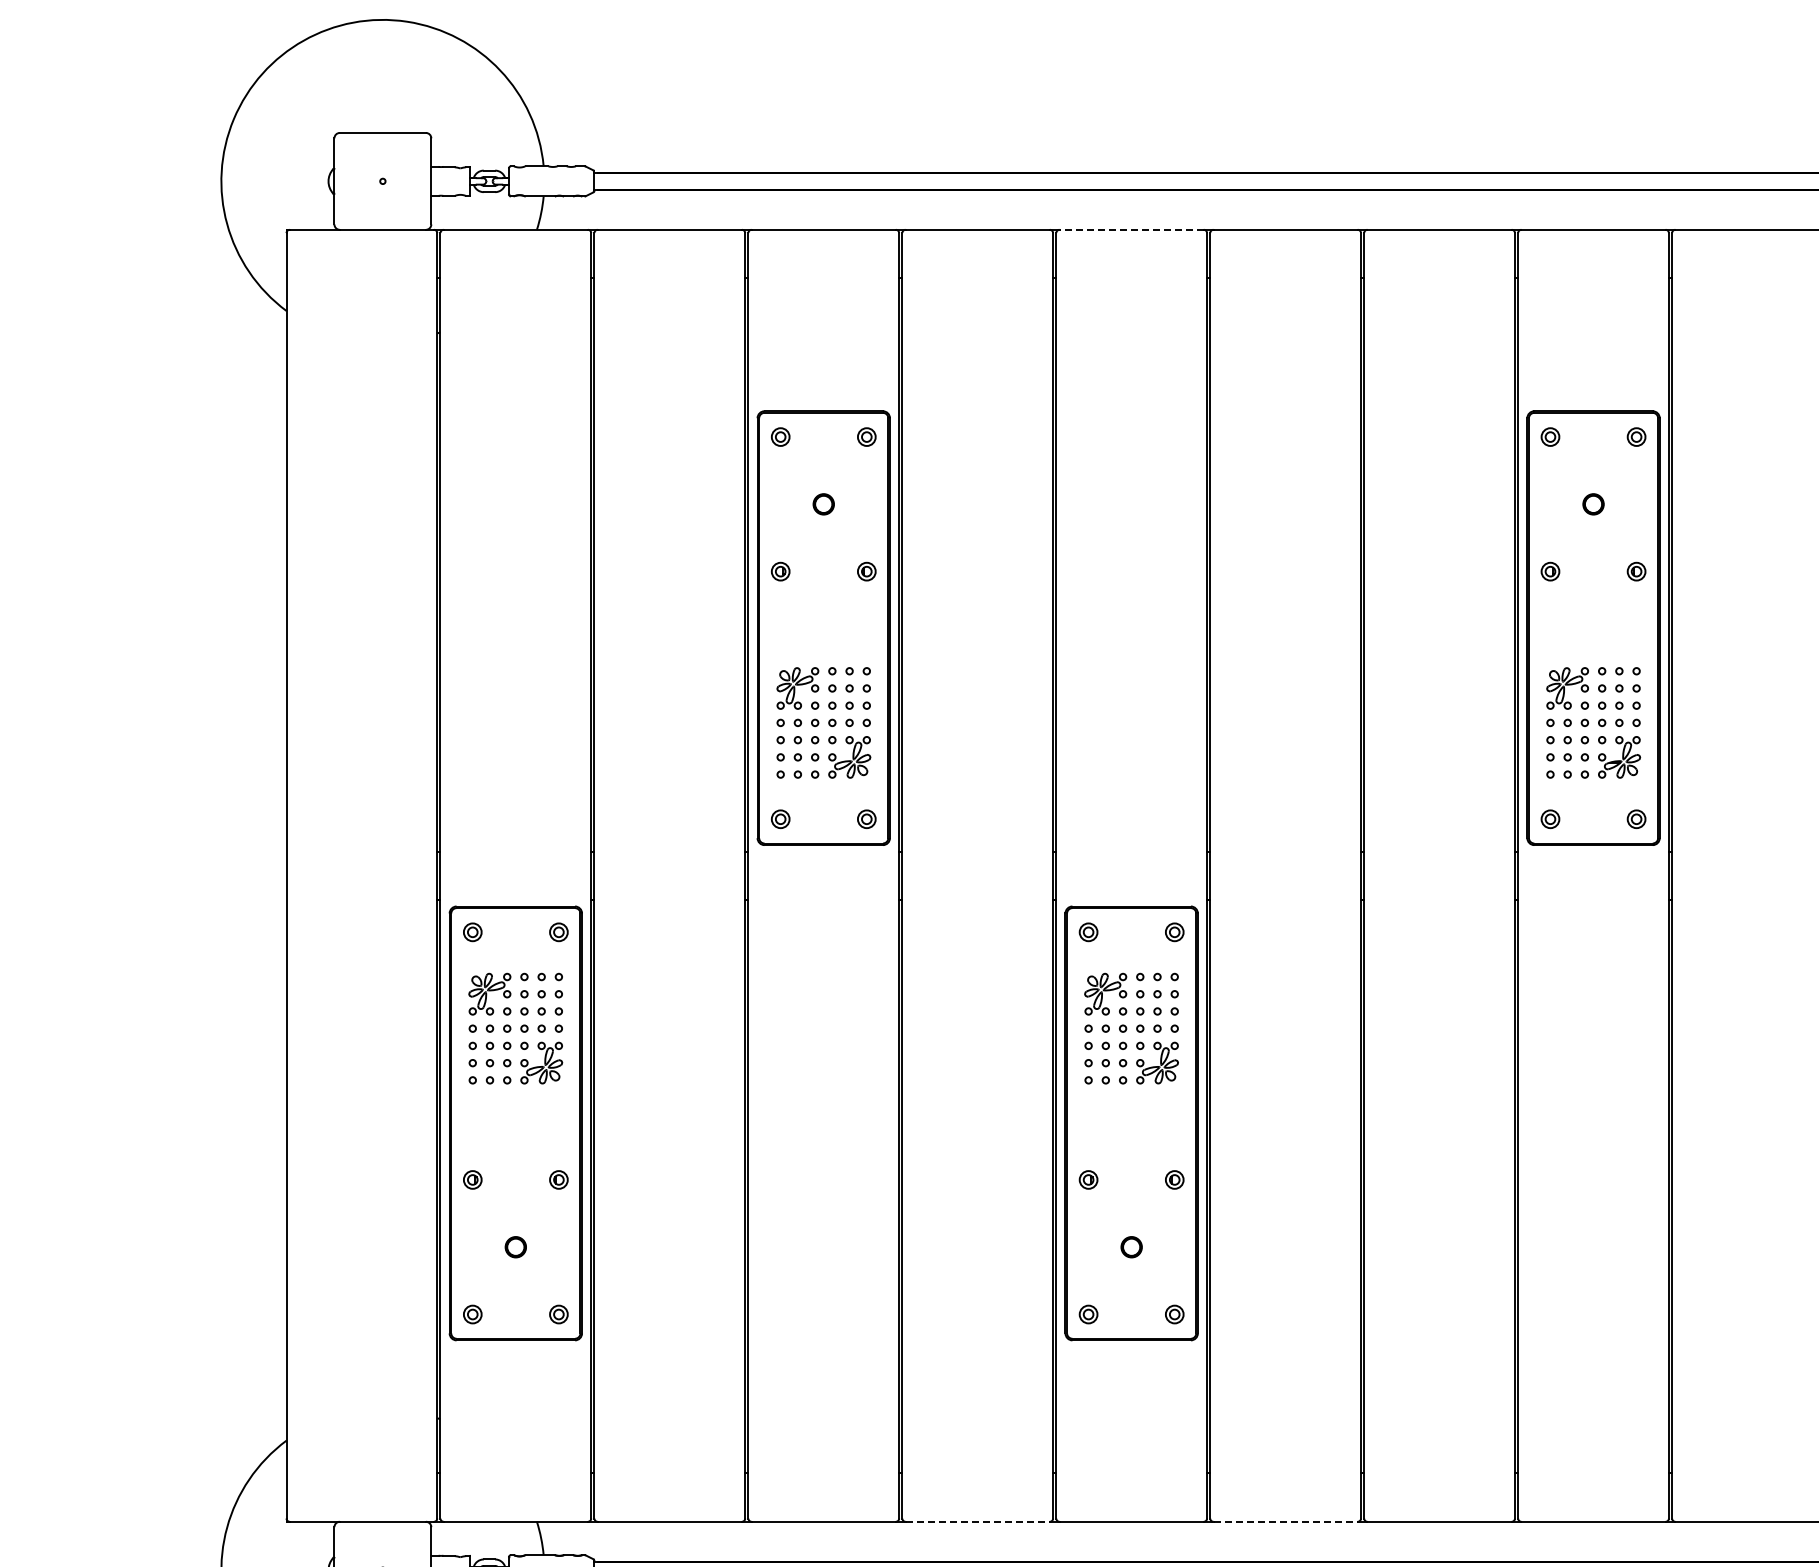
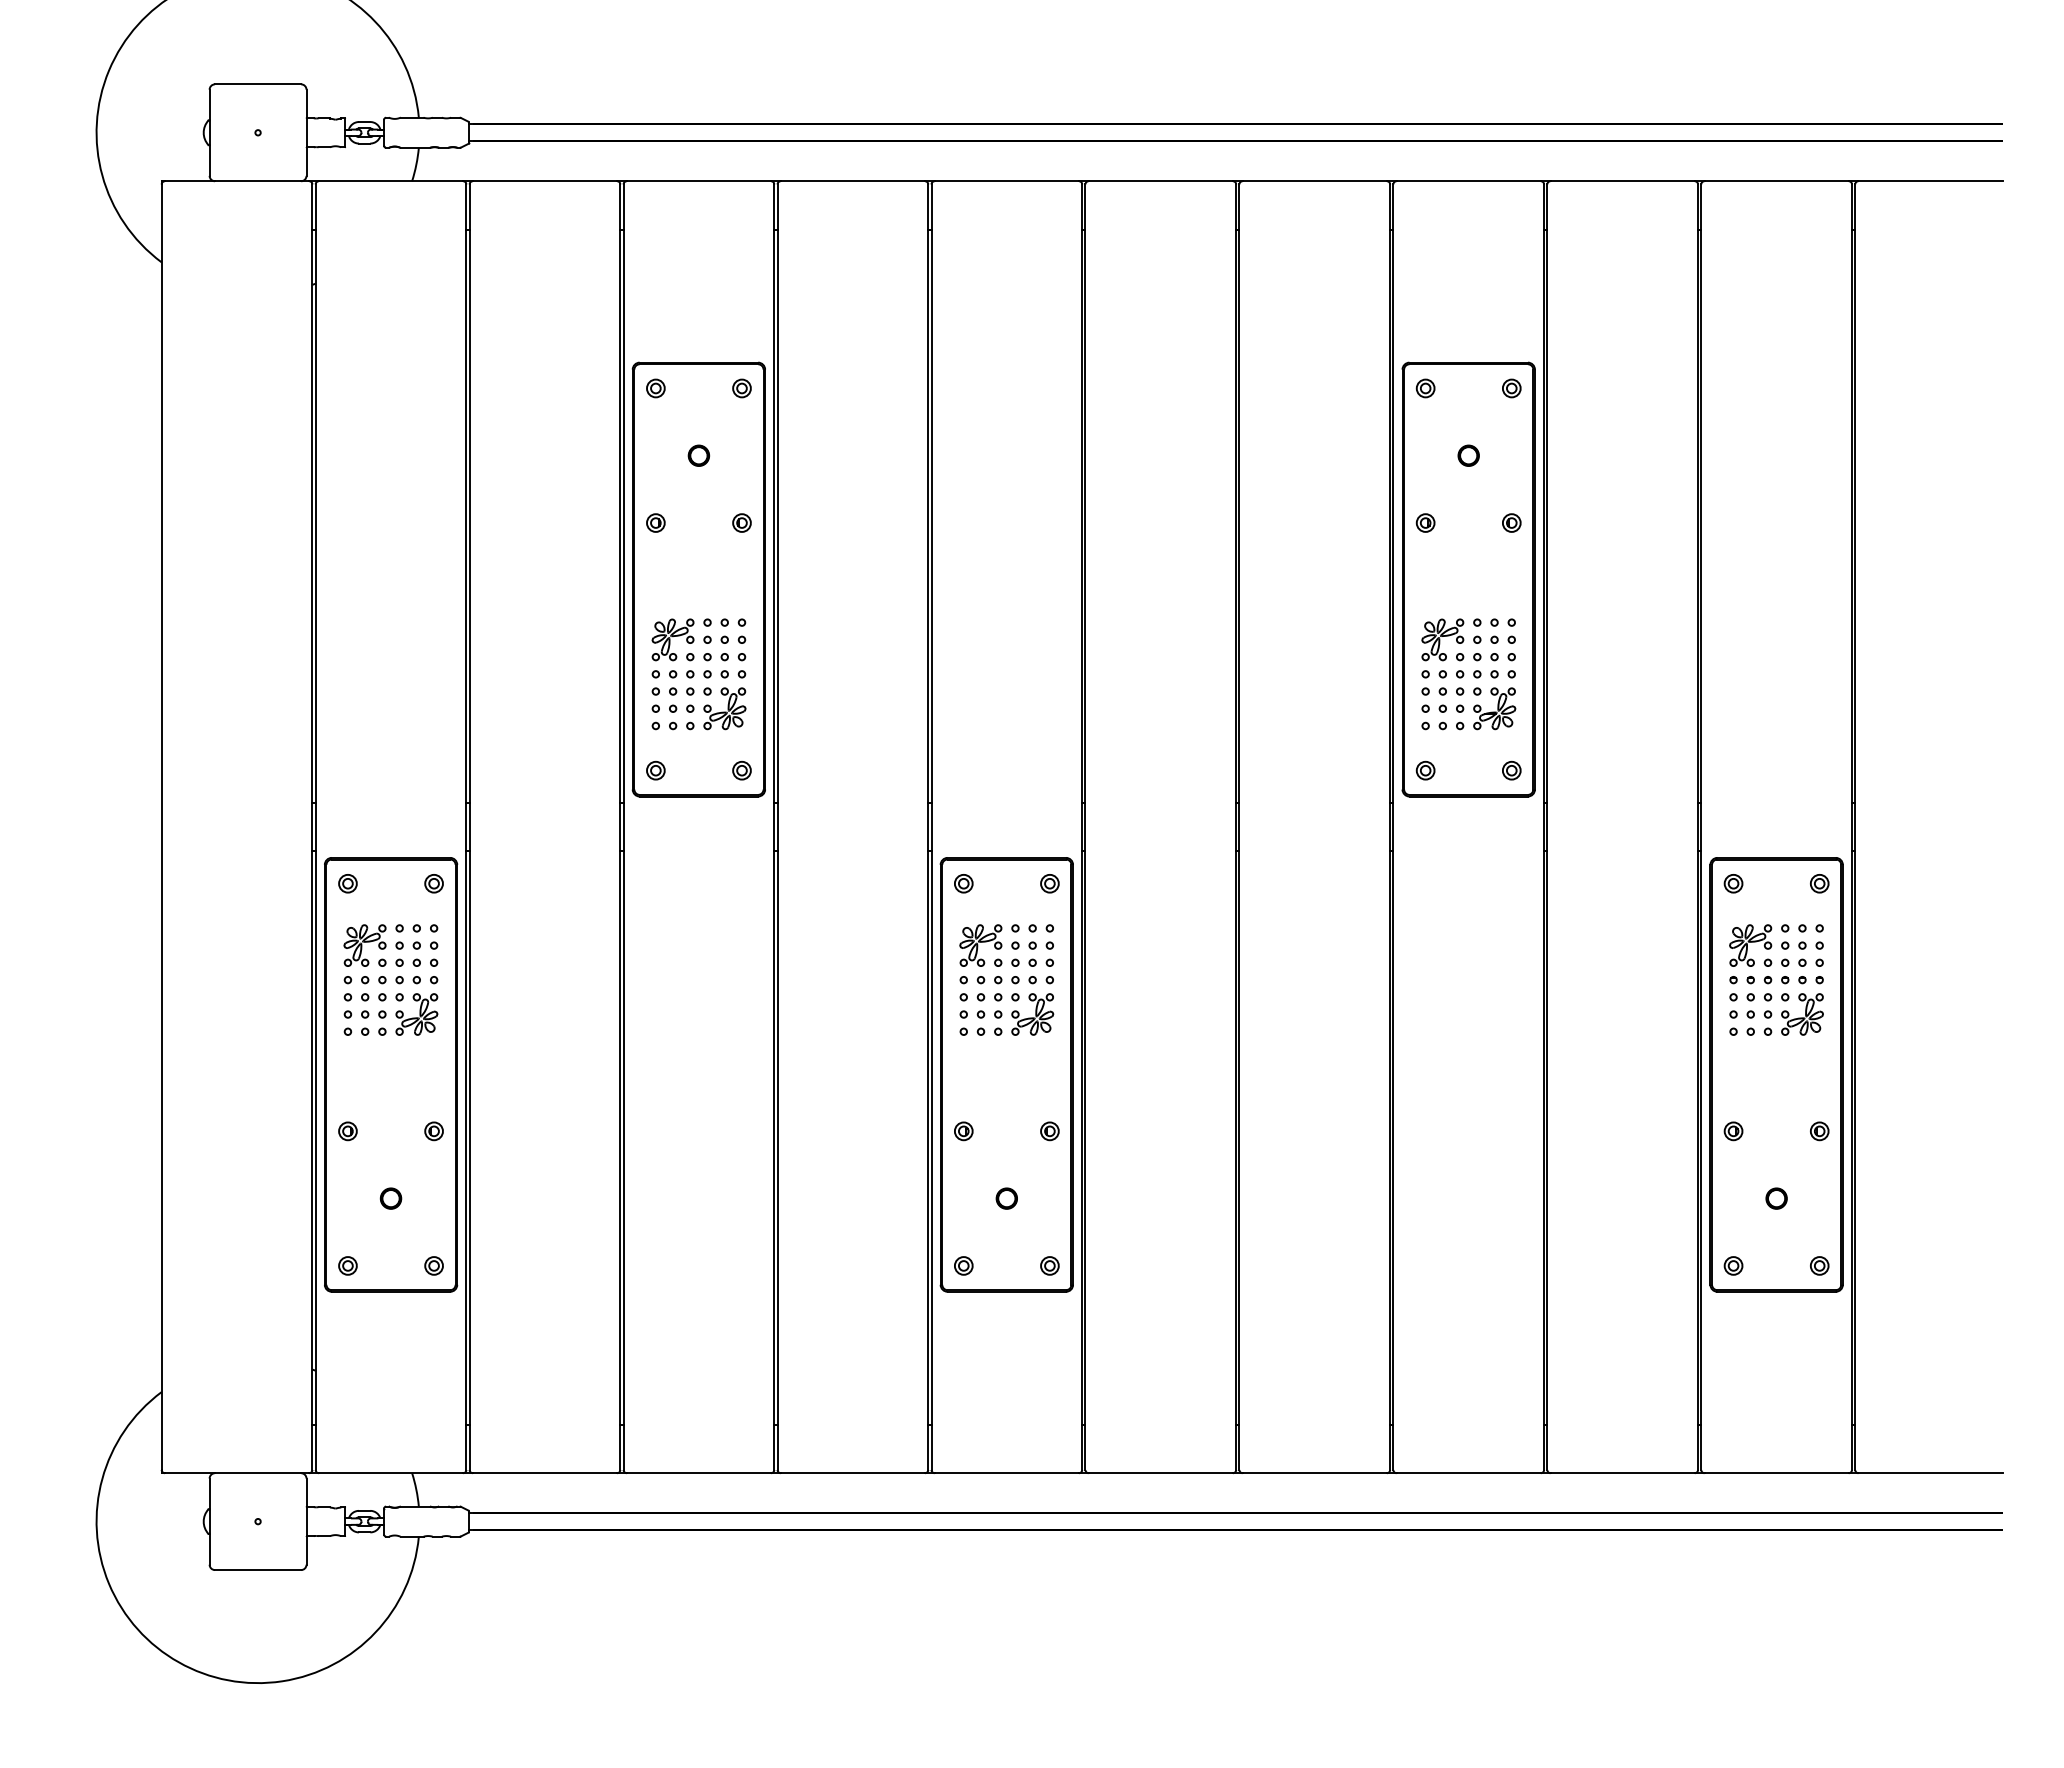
line: (1131, 230) -> (1006, 181), dashed -> solid
line: (978, 1522) -> (853, 1473), dashed -> solid
line: (1286, 1522) -> (1161, 1473), dashed -> solid

